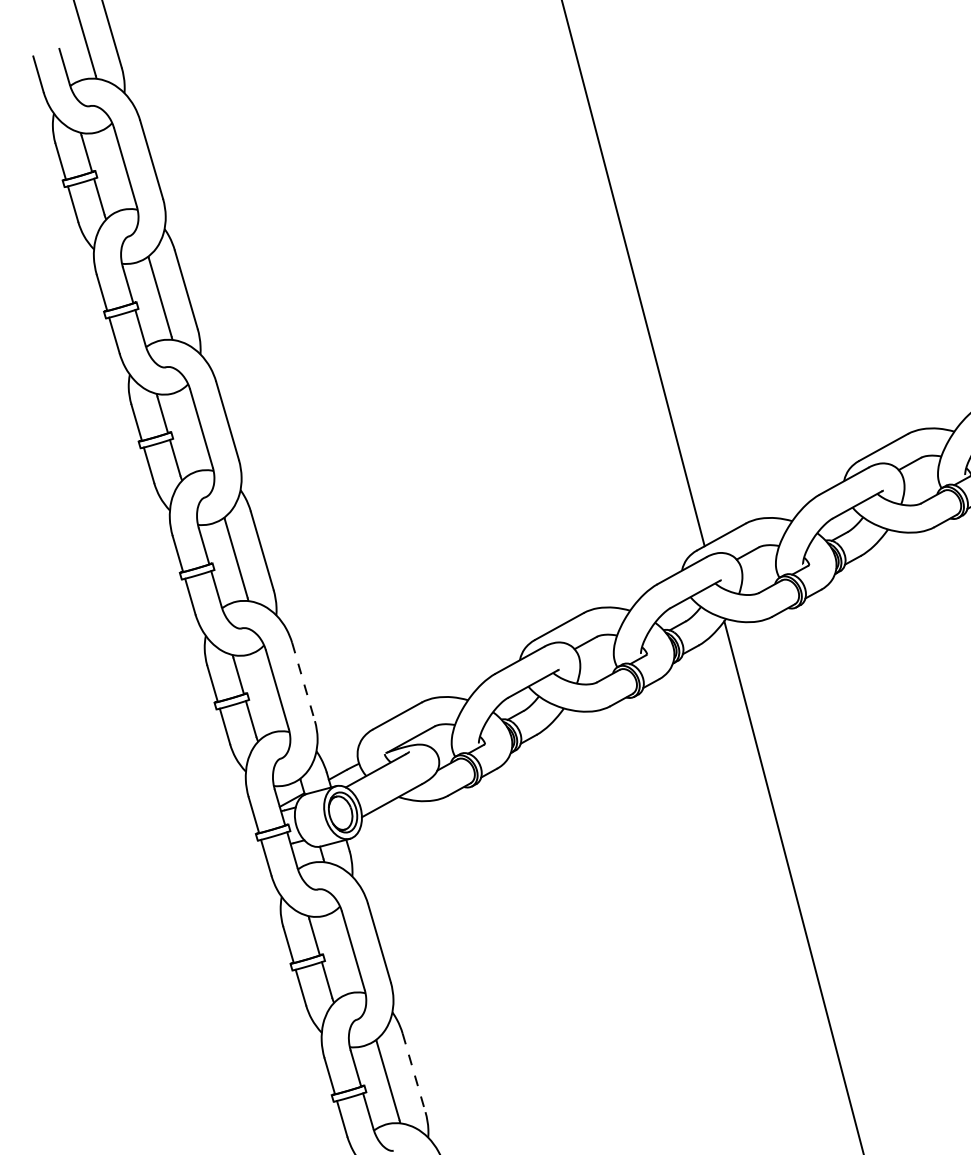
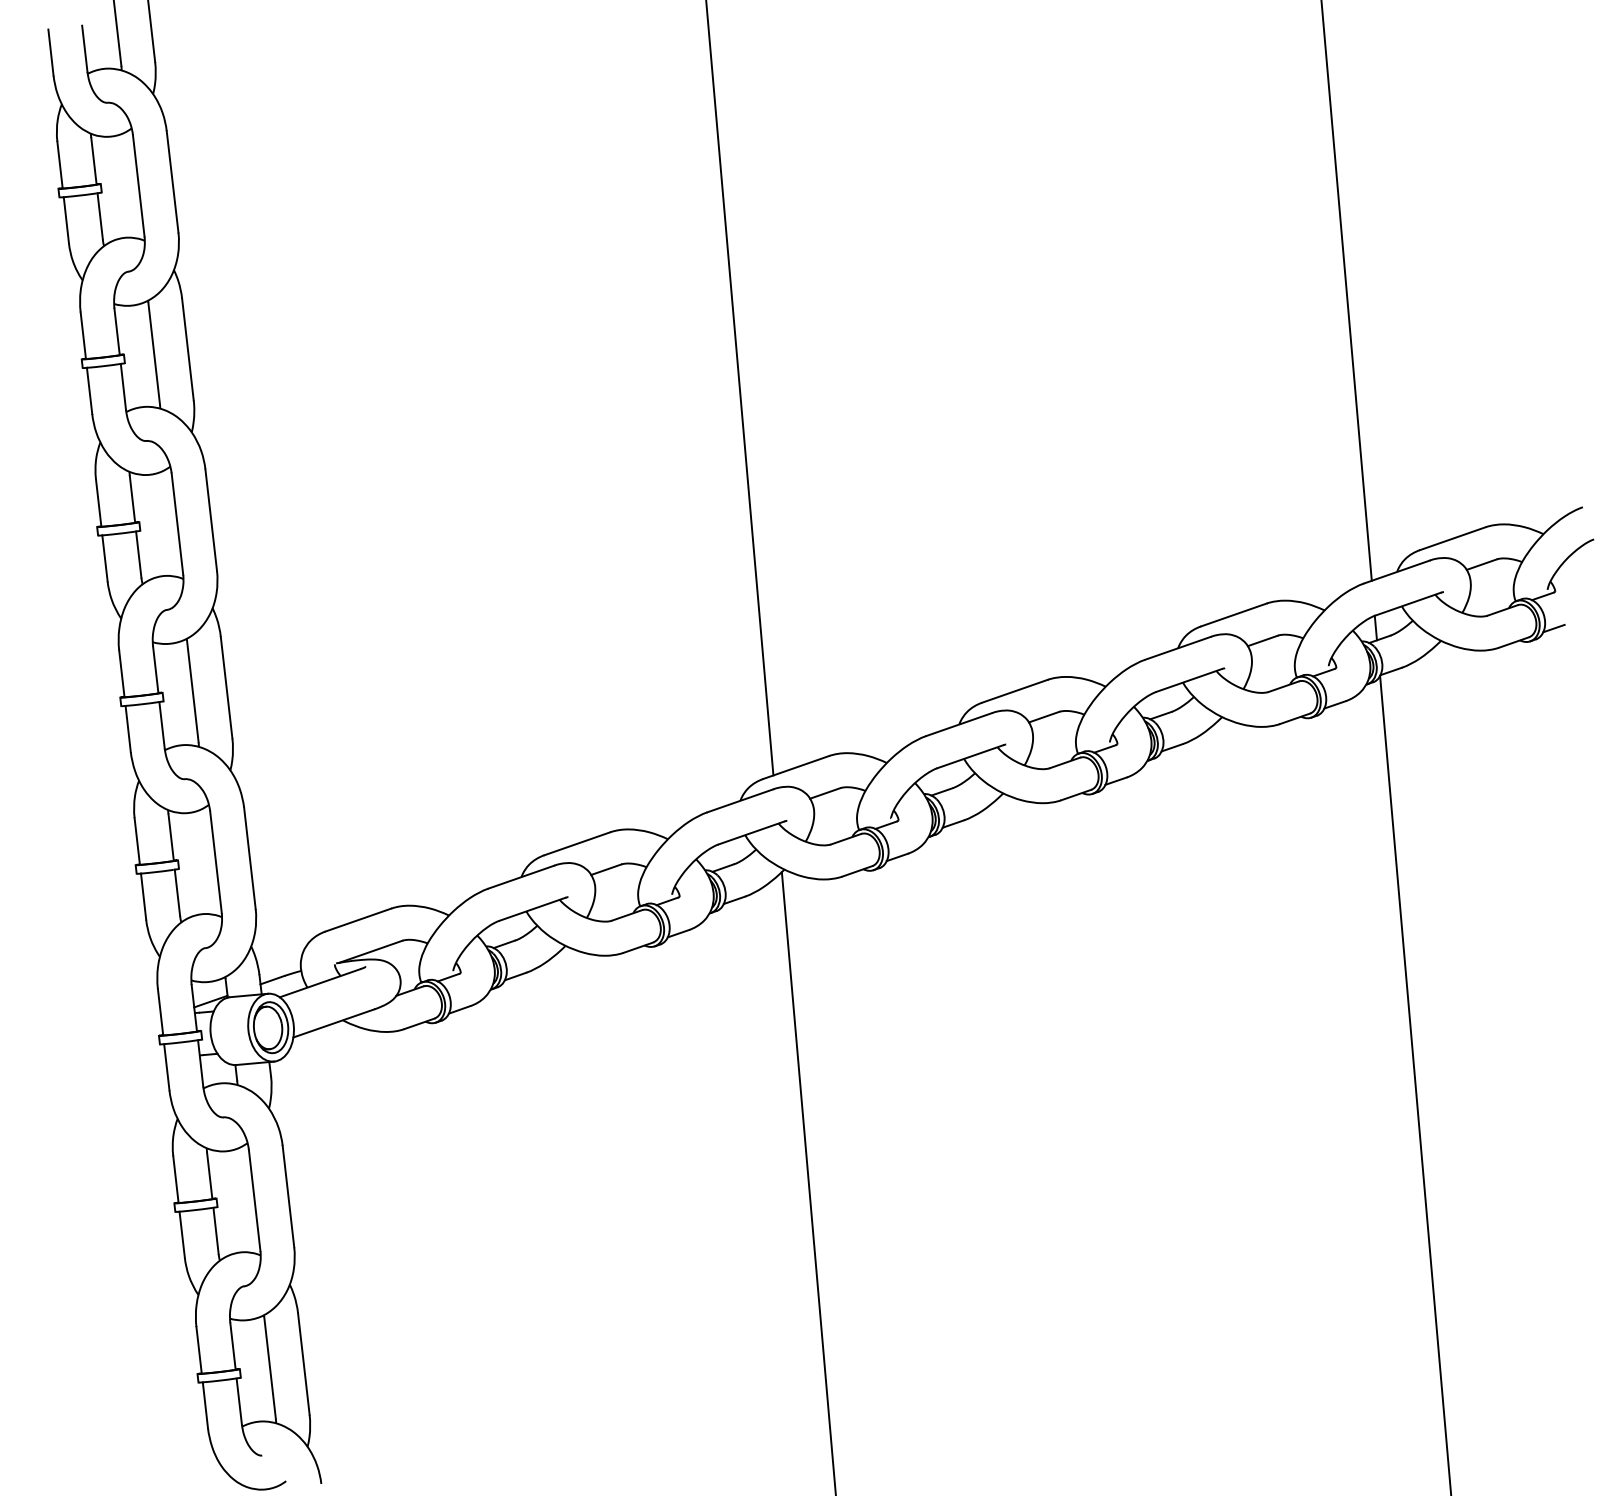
line: (303, 682) -> (249, 858), dashed -> solid
line: (413, 1073) -> (303, 1364), dashed -> solid

